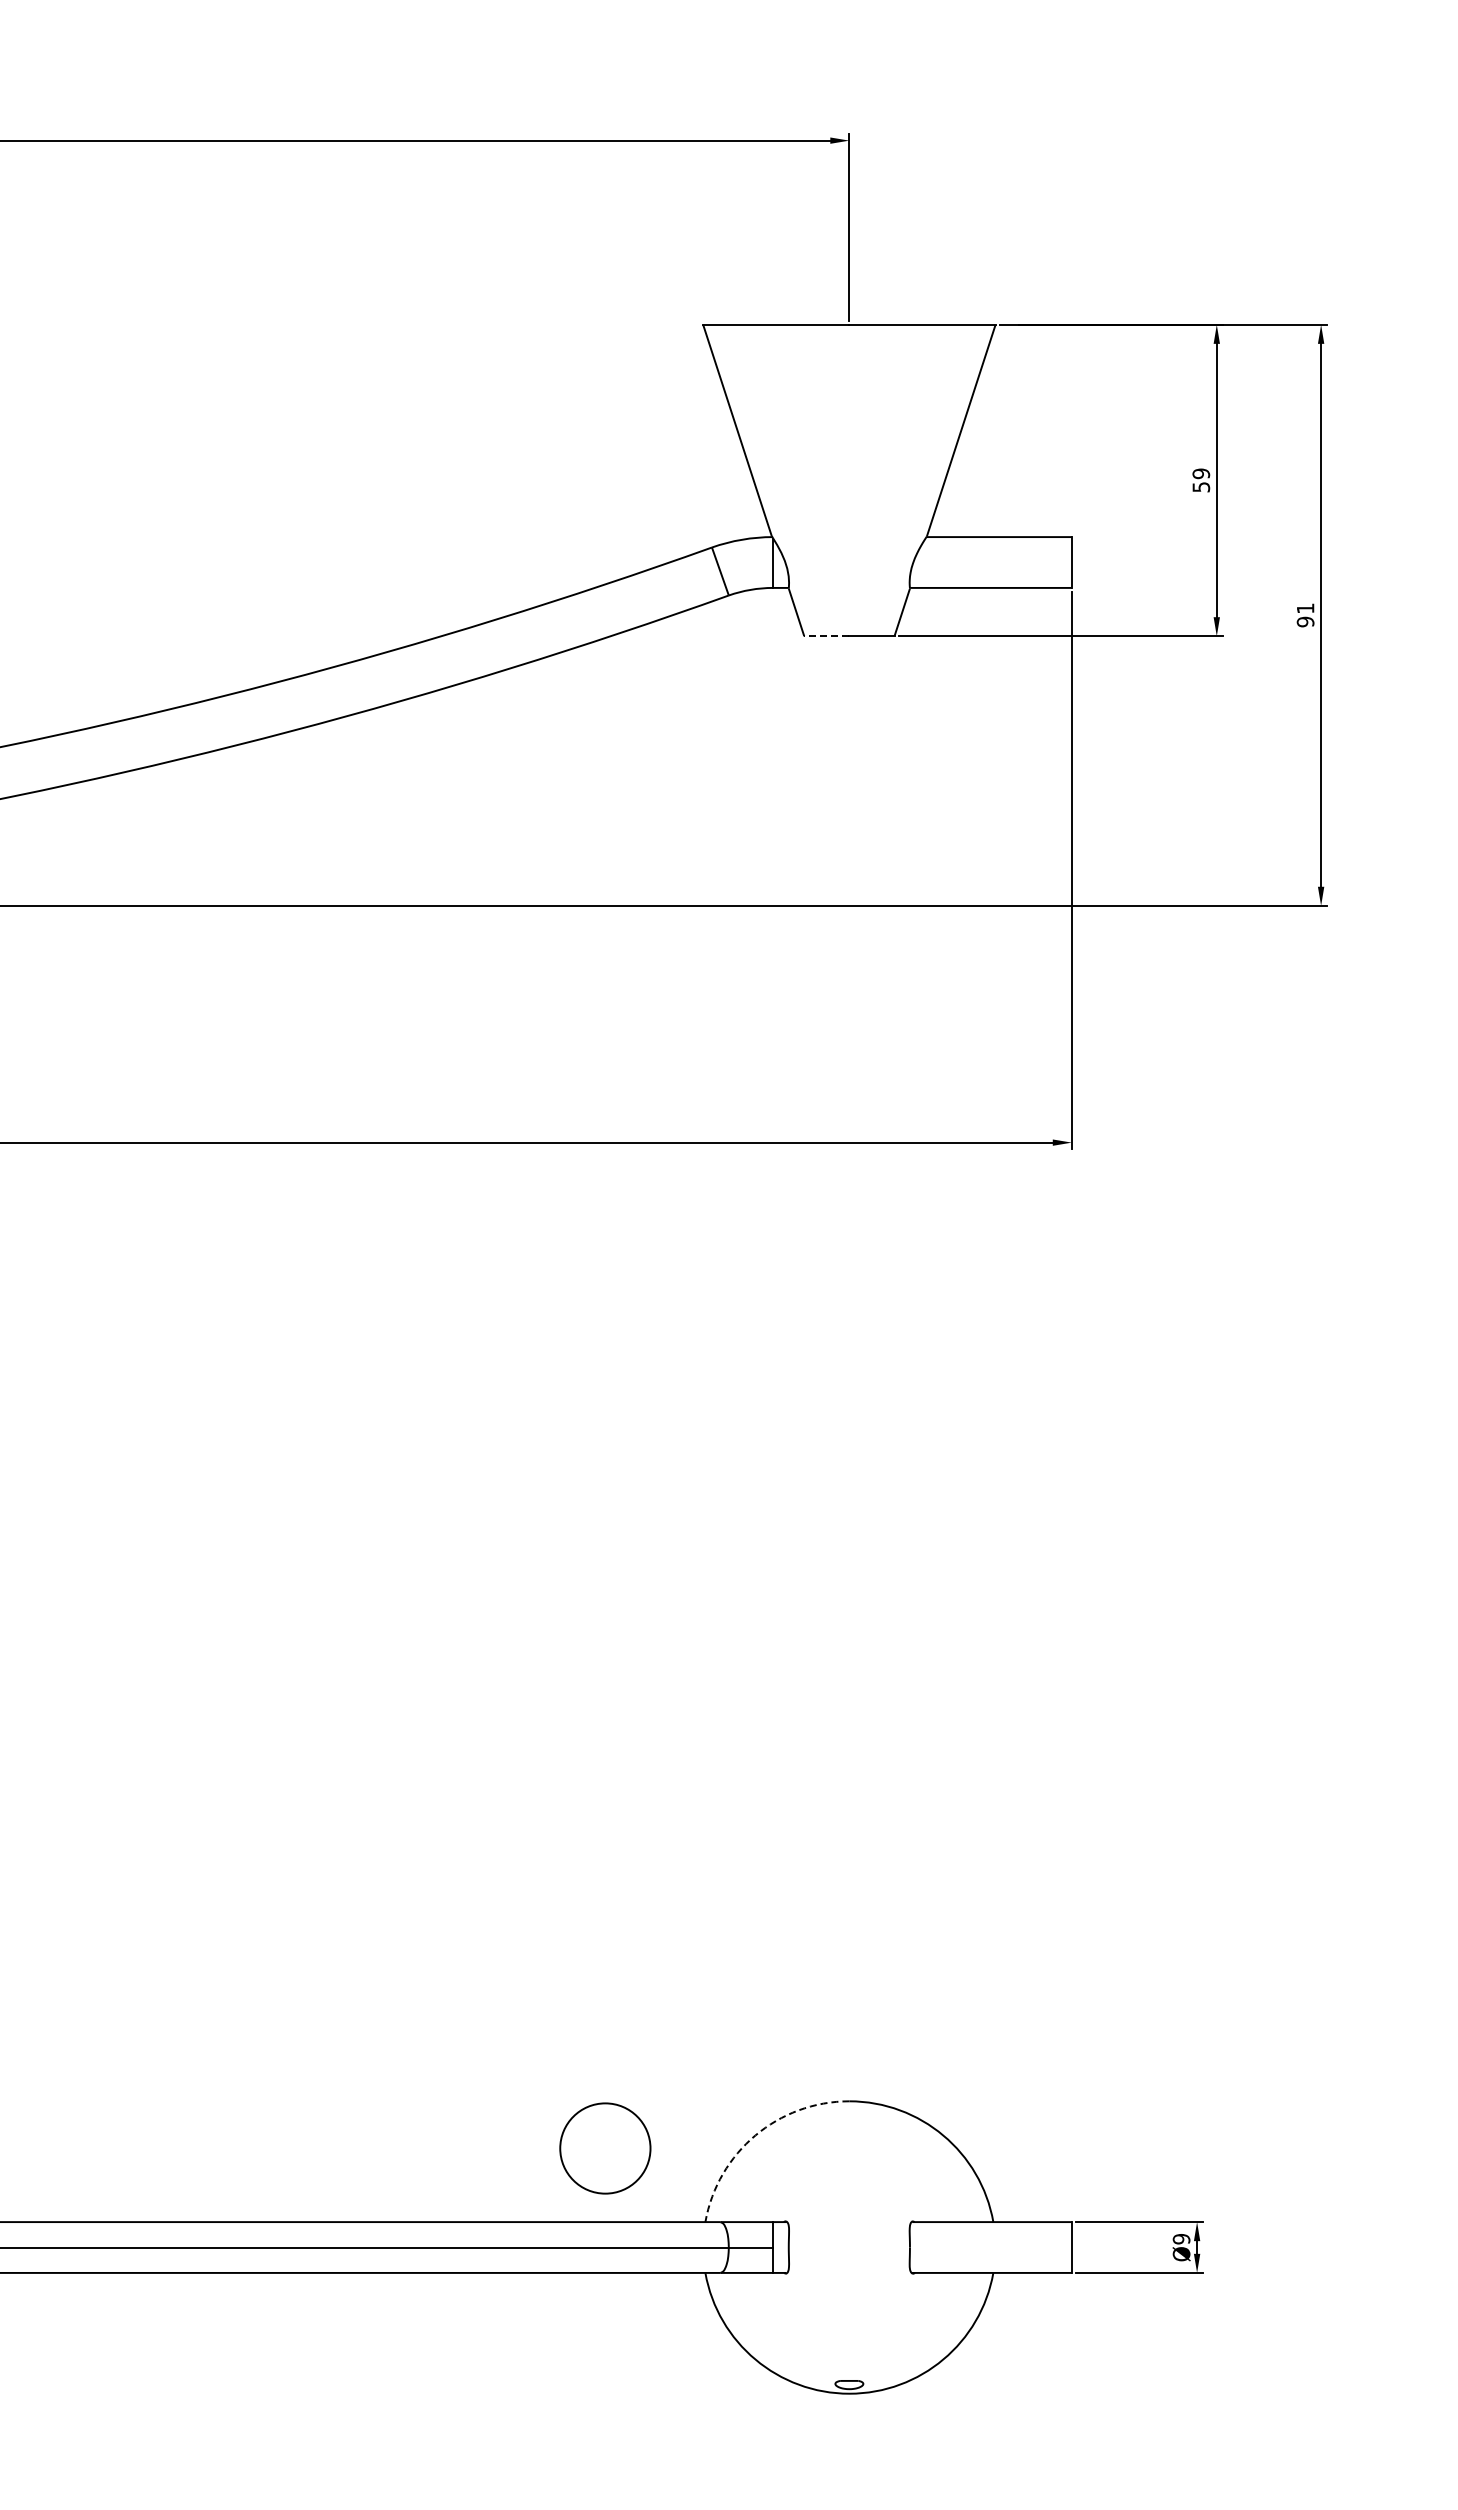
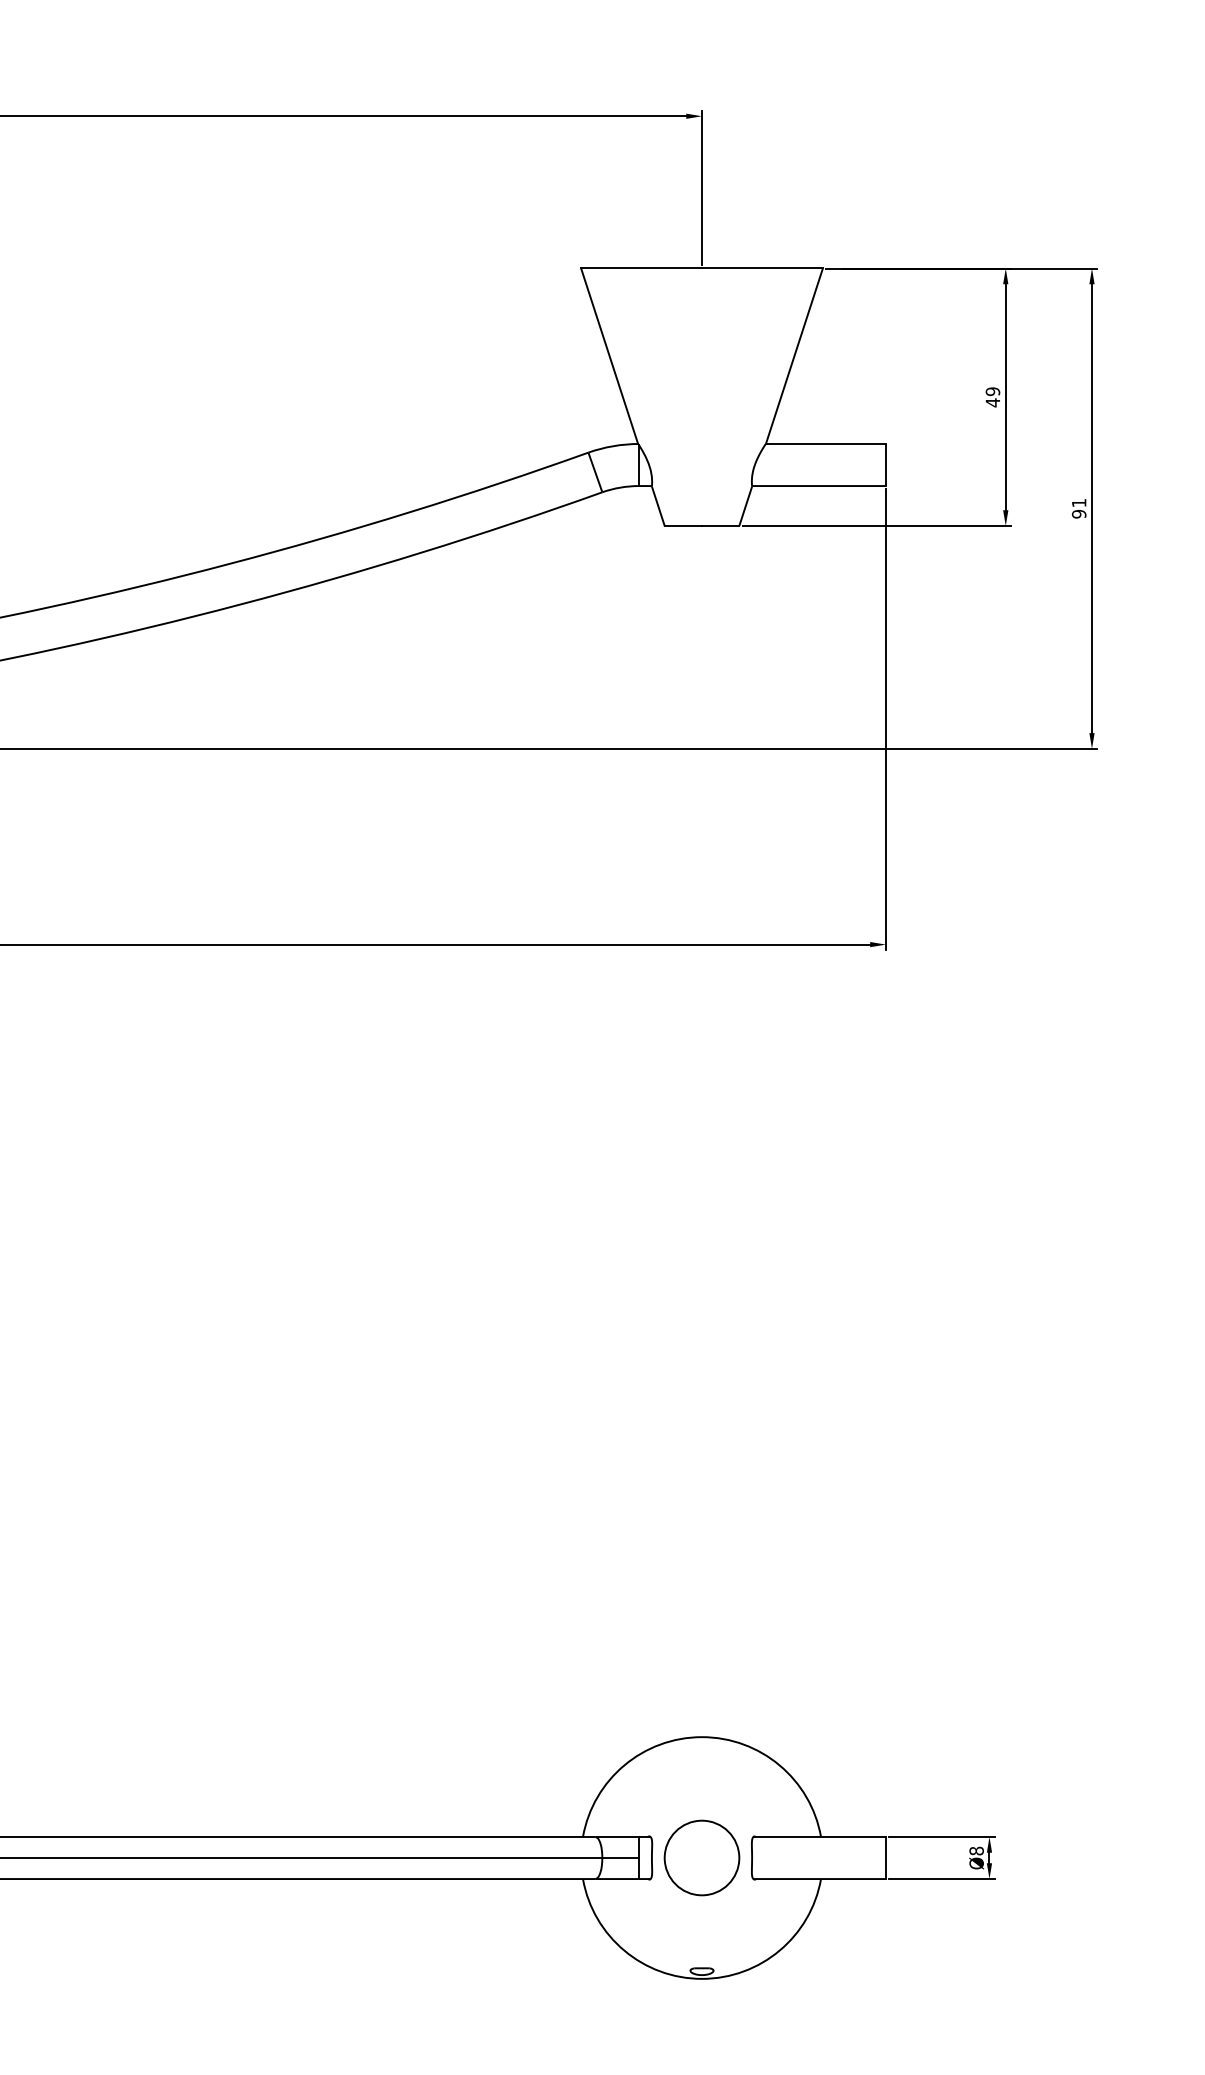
text: (1201, 486) -> (993, 402), 59 -> 49
line: (826, 636) -> (683, 526), dashed -> solid
arc: (755, 2135) -> (624, 1765), dashed -> solid
circle: (605, 2148) -> (702, 1857), moved
text: (1181, 2238) -> (976, 1850), Ø9 -> Ø8

